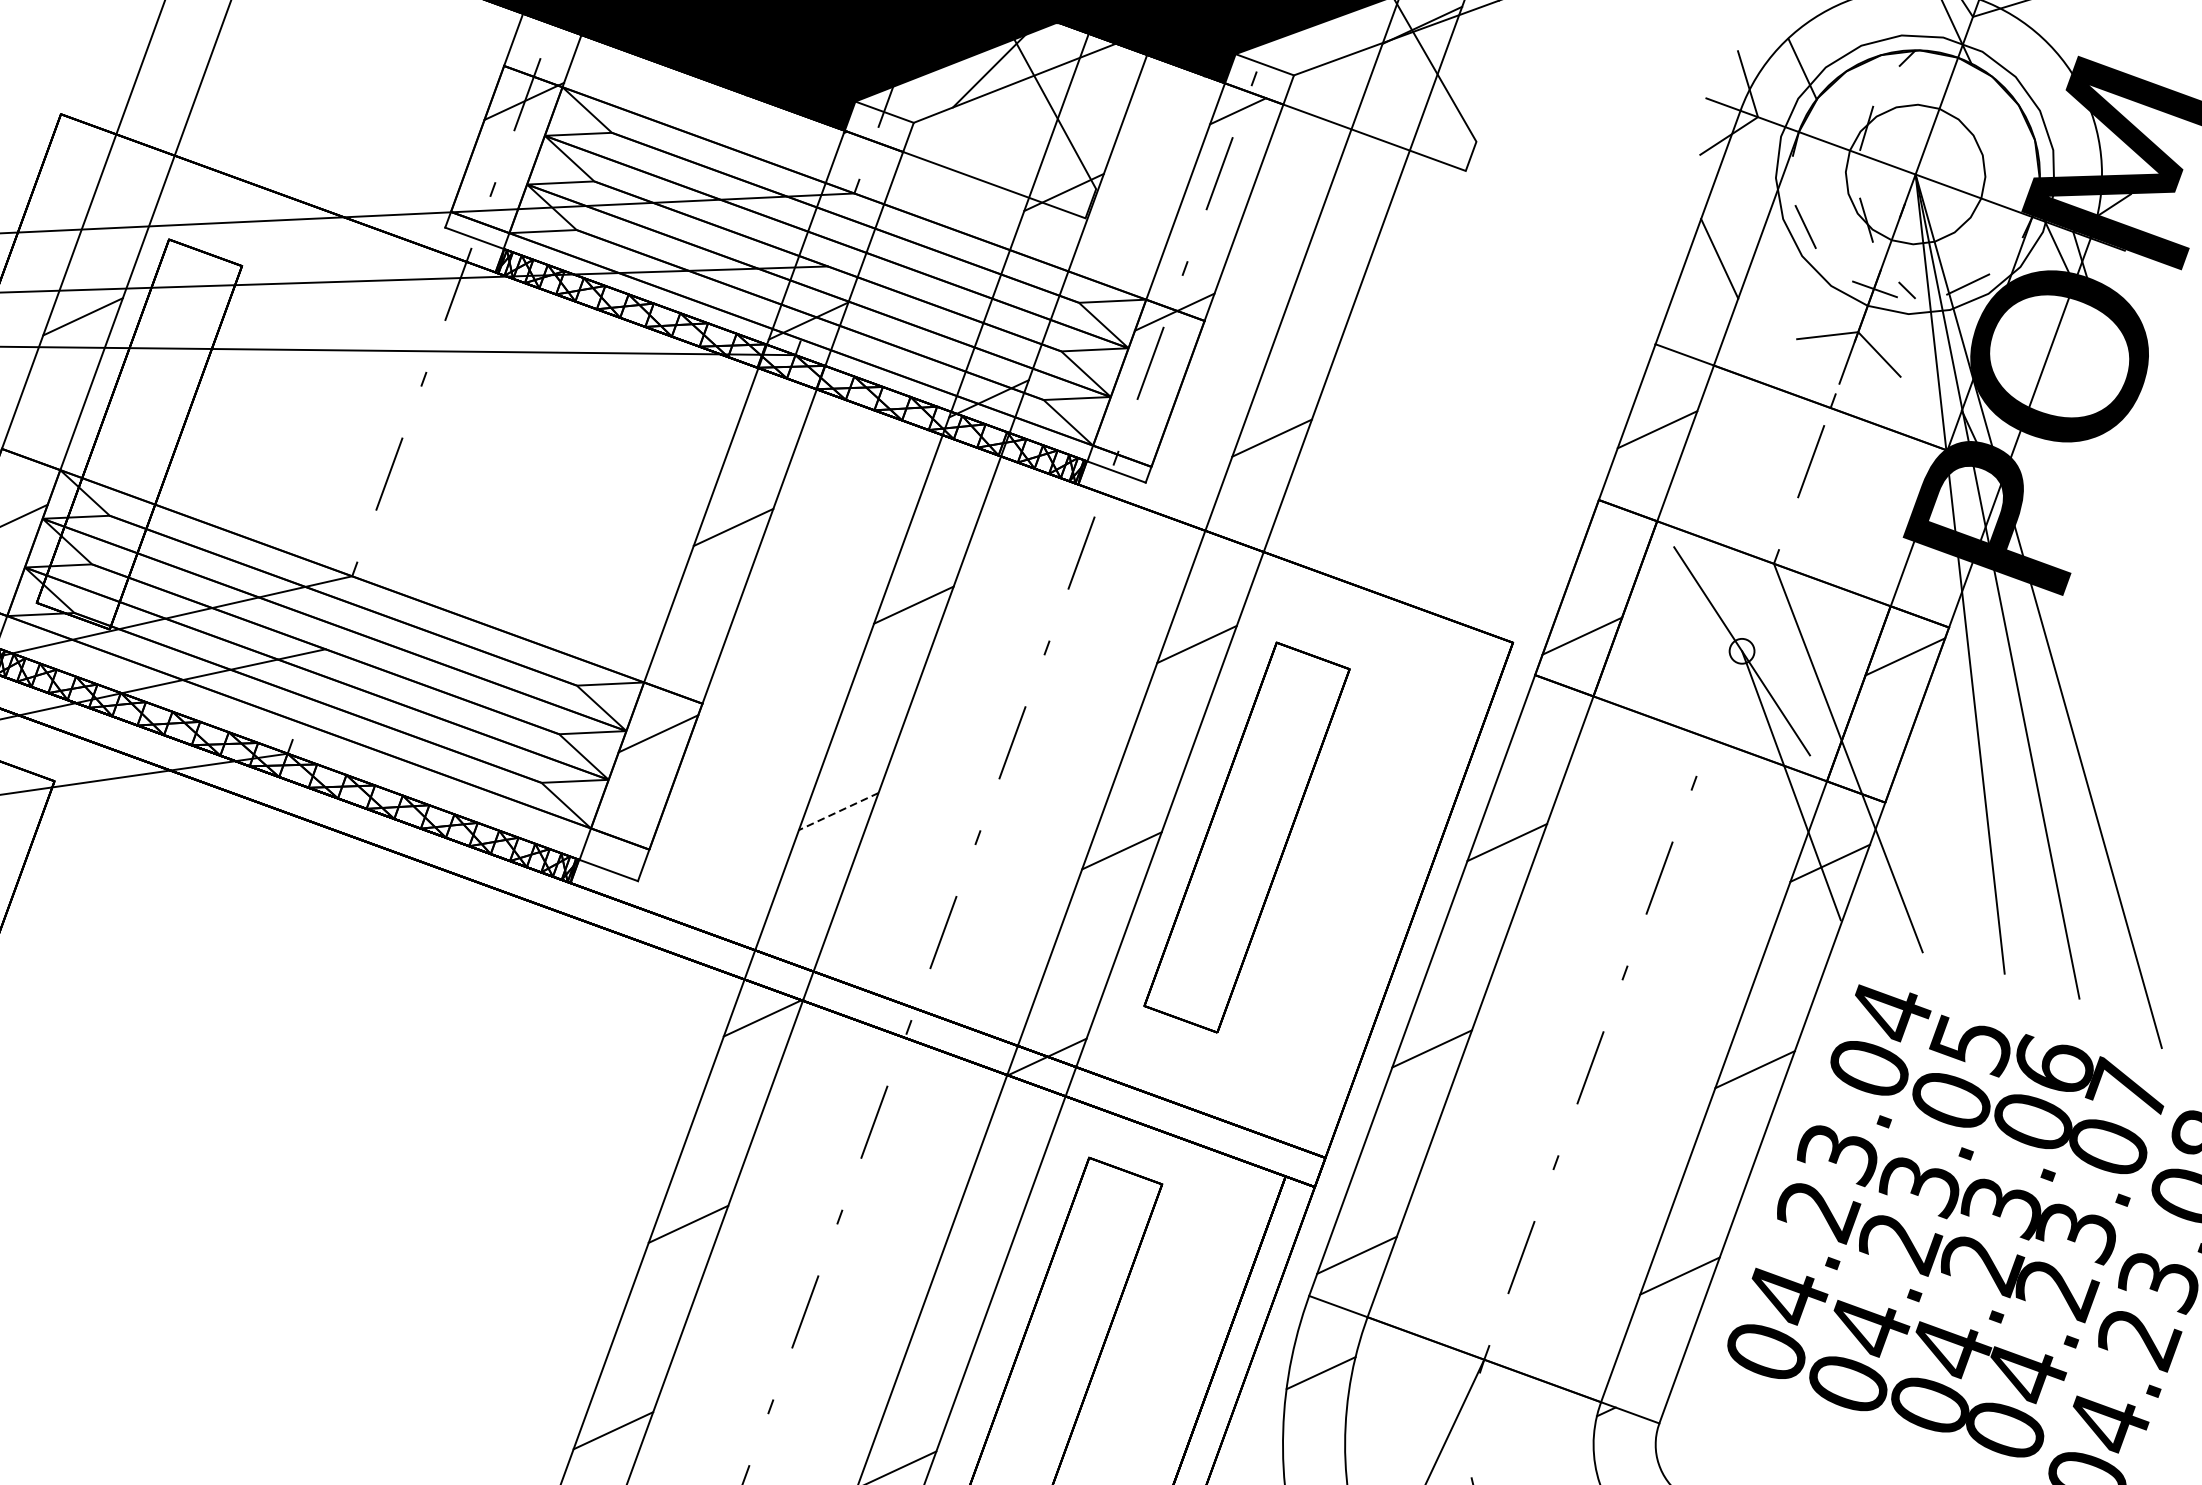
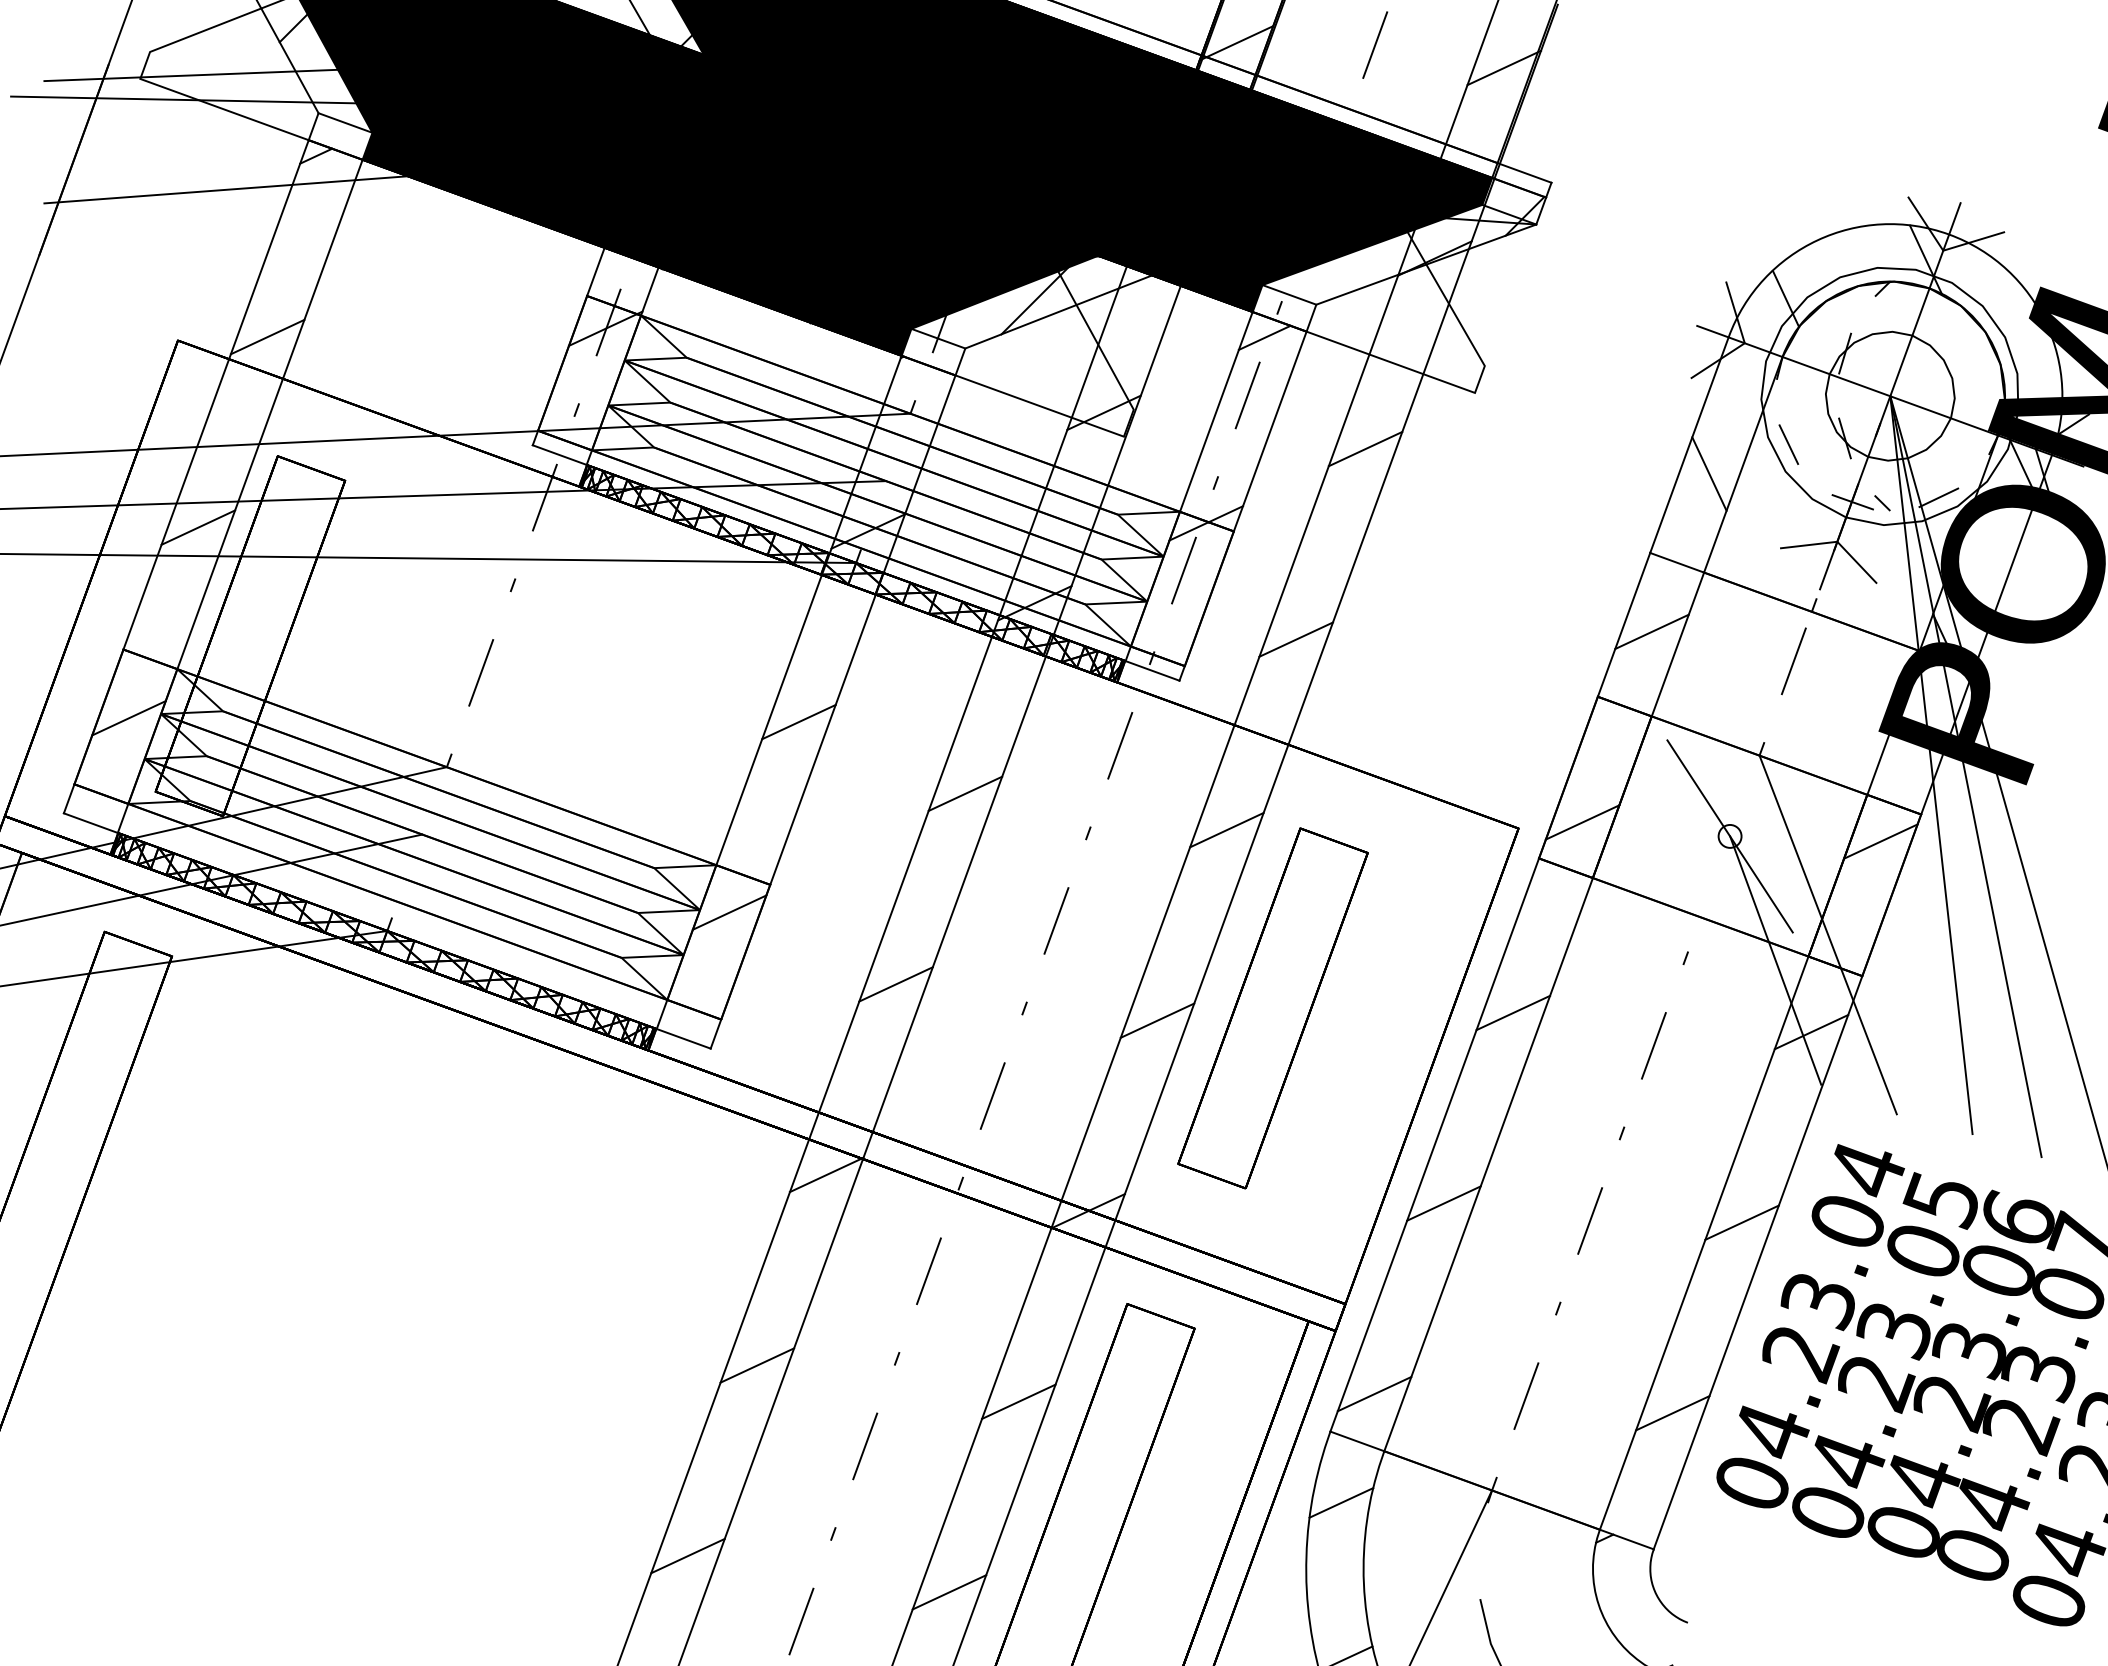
line: (157, 109) -> (267, 336), added
line: (1347, 231) -> (1365, 448), added
line: (839, 811) -> (896, 984), dashed -> solid
line: (971, 1263) -> (1018, 1401), added

